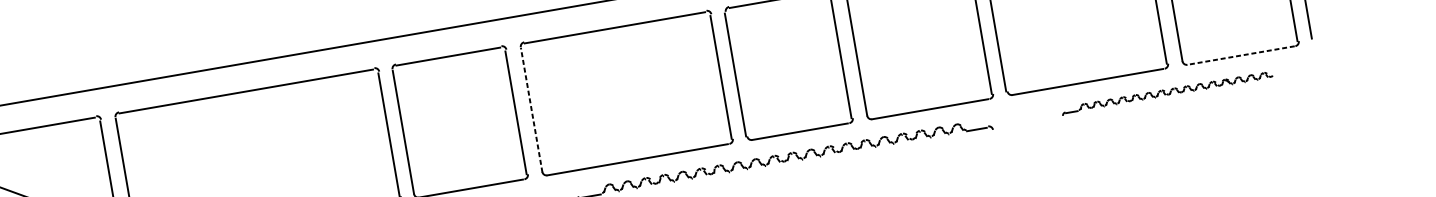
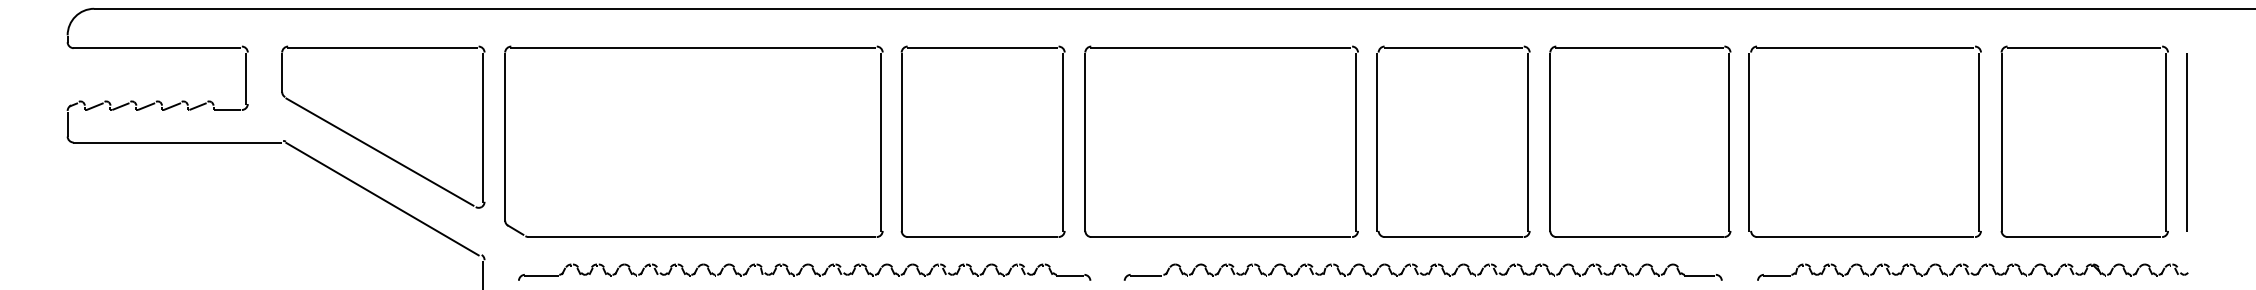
line: (1240, 55) -> (2083, 237), dashed -> solid
part: (1167, 93) -> (1972, 271), size x1.43
line: (531, 110) -> (1085, 142), dashed -> solid

